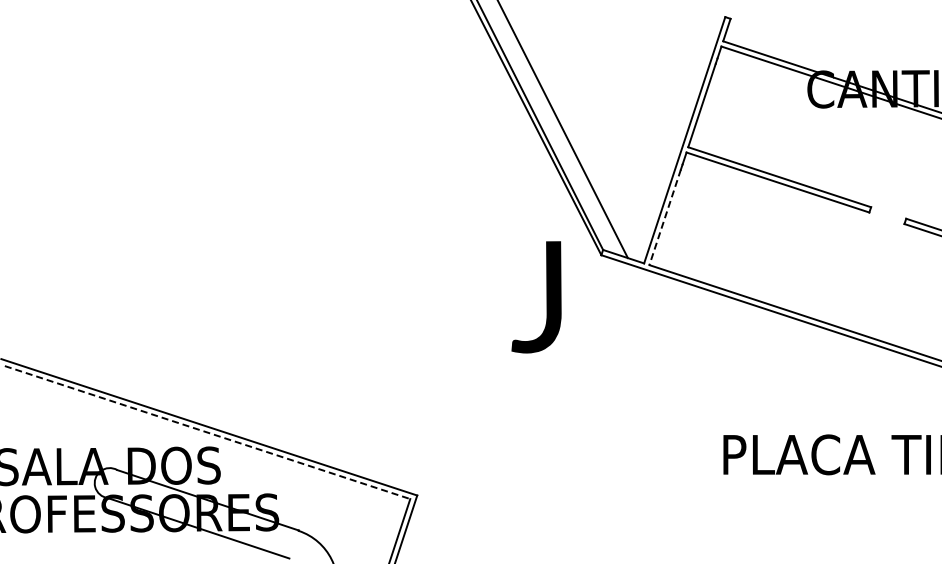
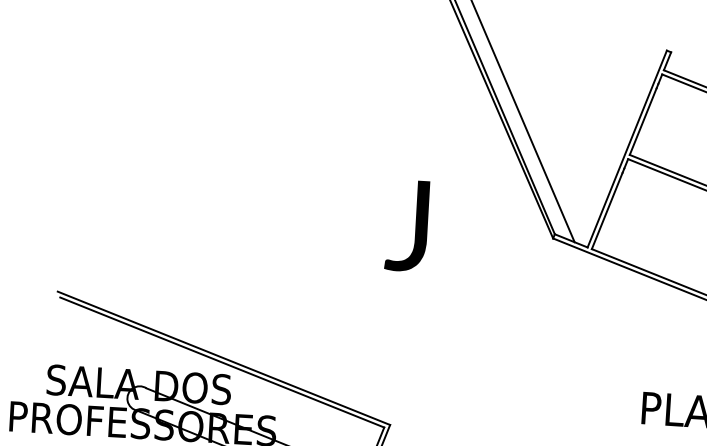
line: (665, 217) -> (607, 211), dashed -> solid
text: (536, 297) -> (407, 226), moved
line: (208, 432) -> (223, 362), dashed -> solid

